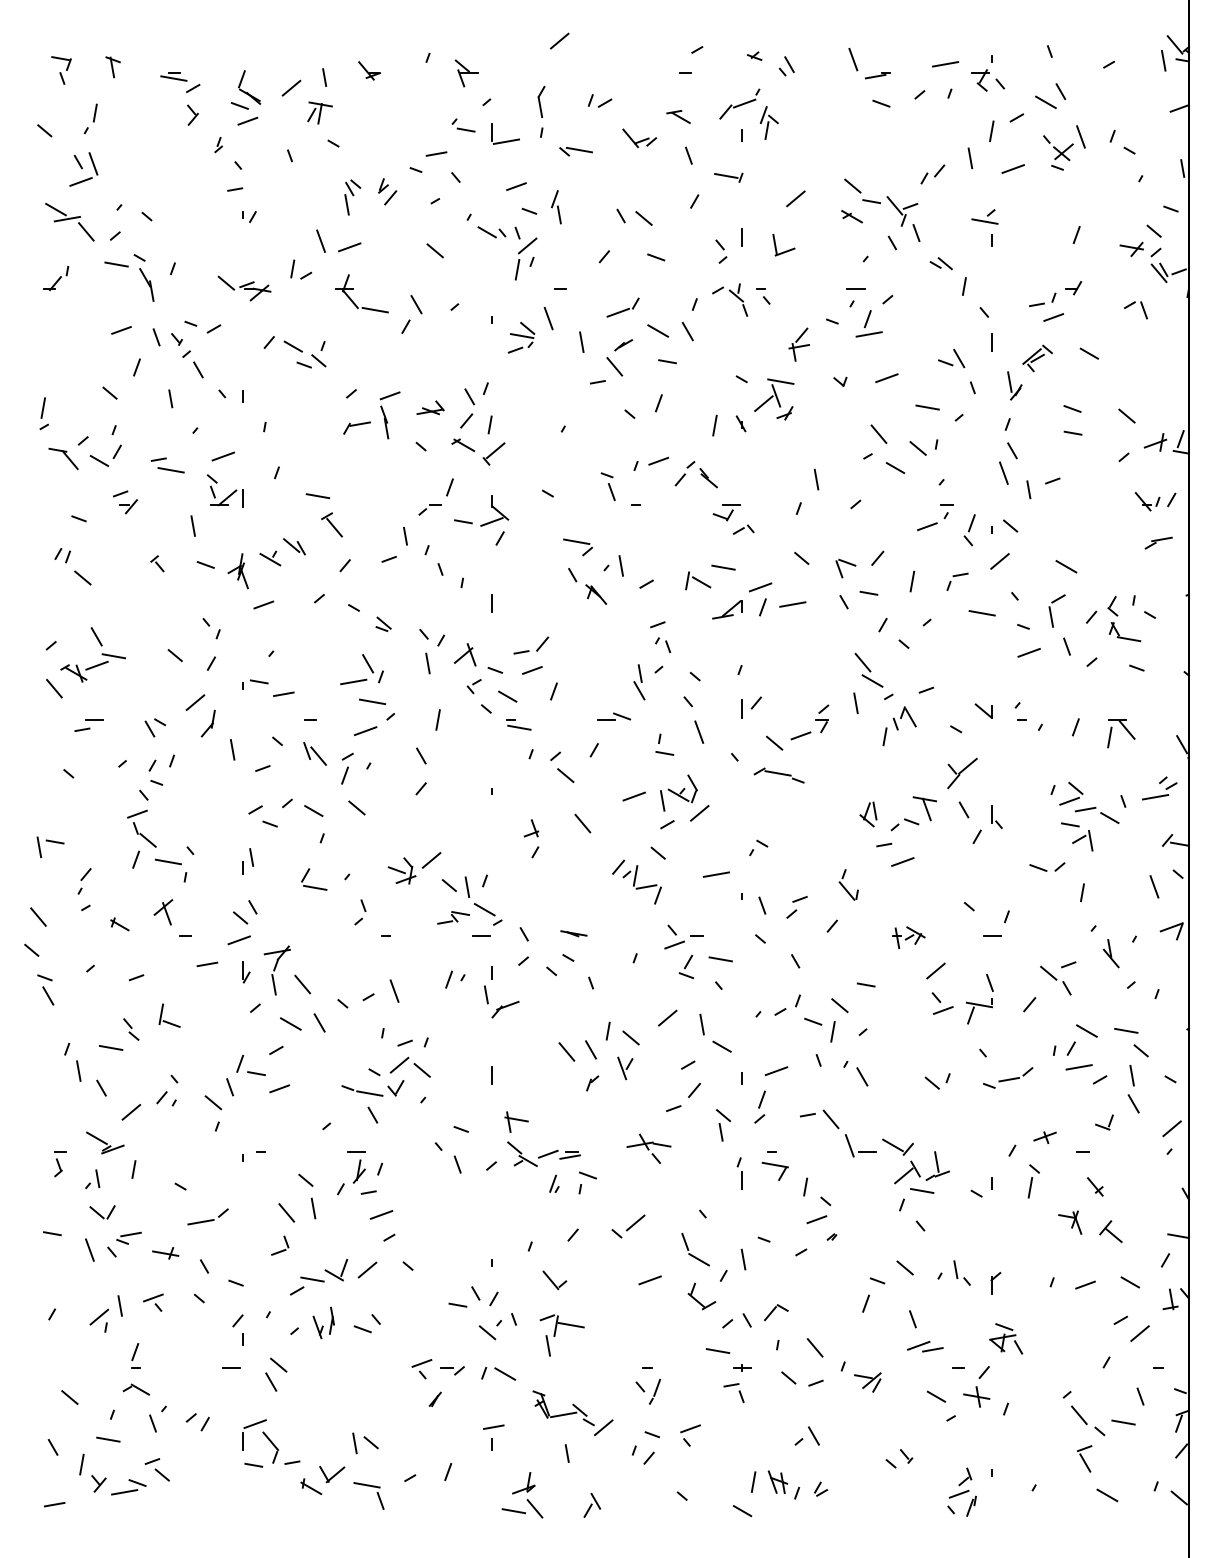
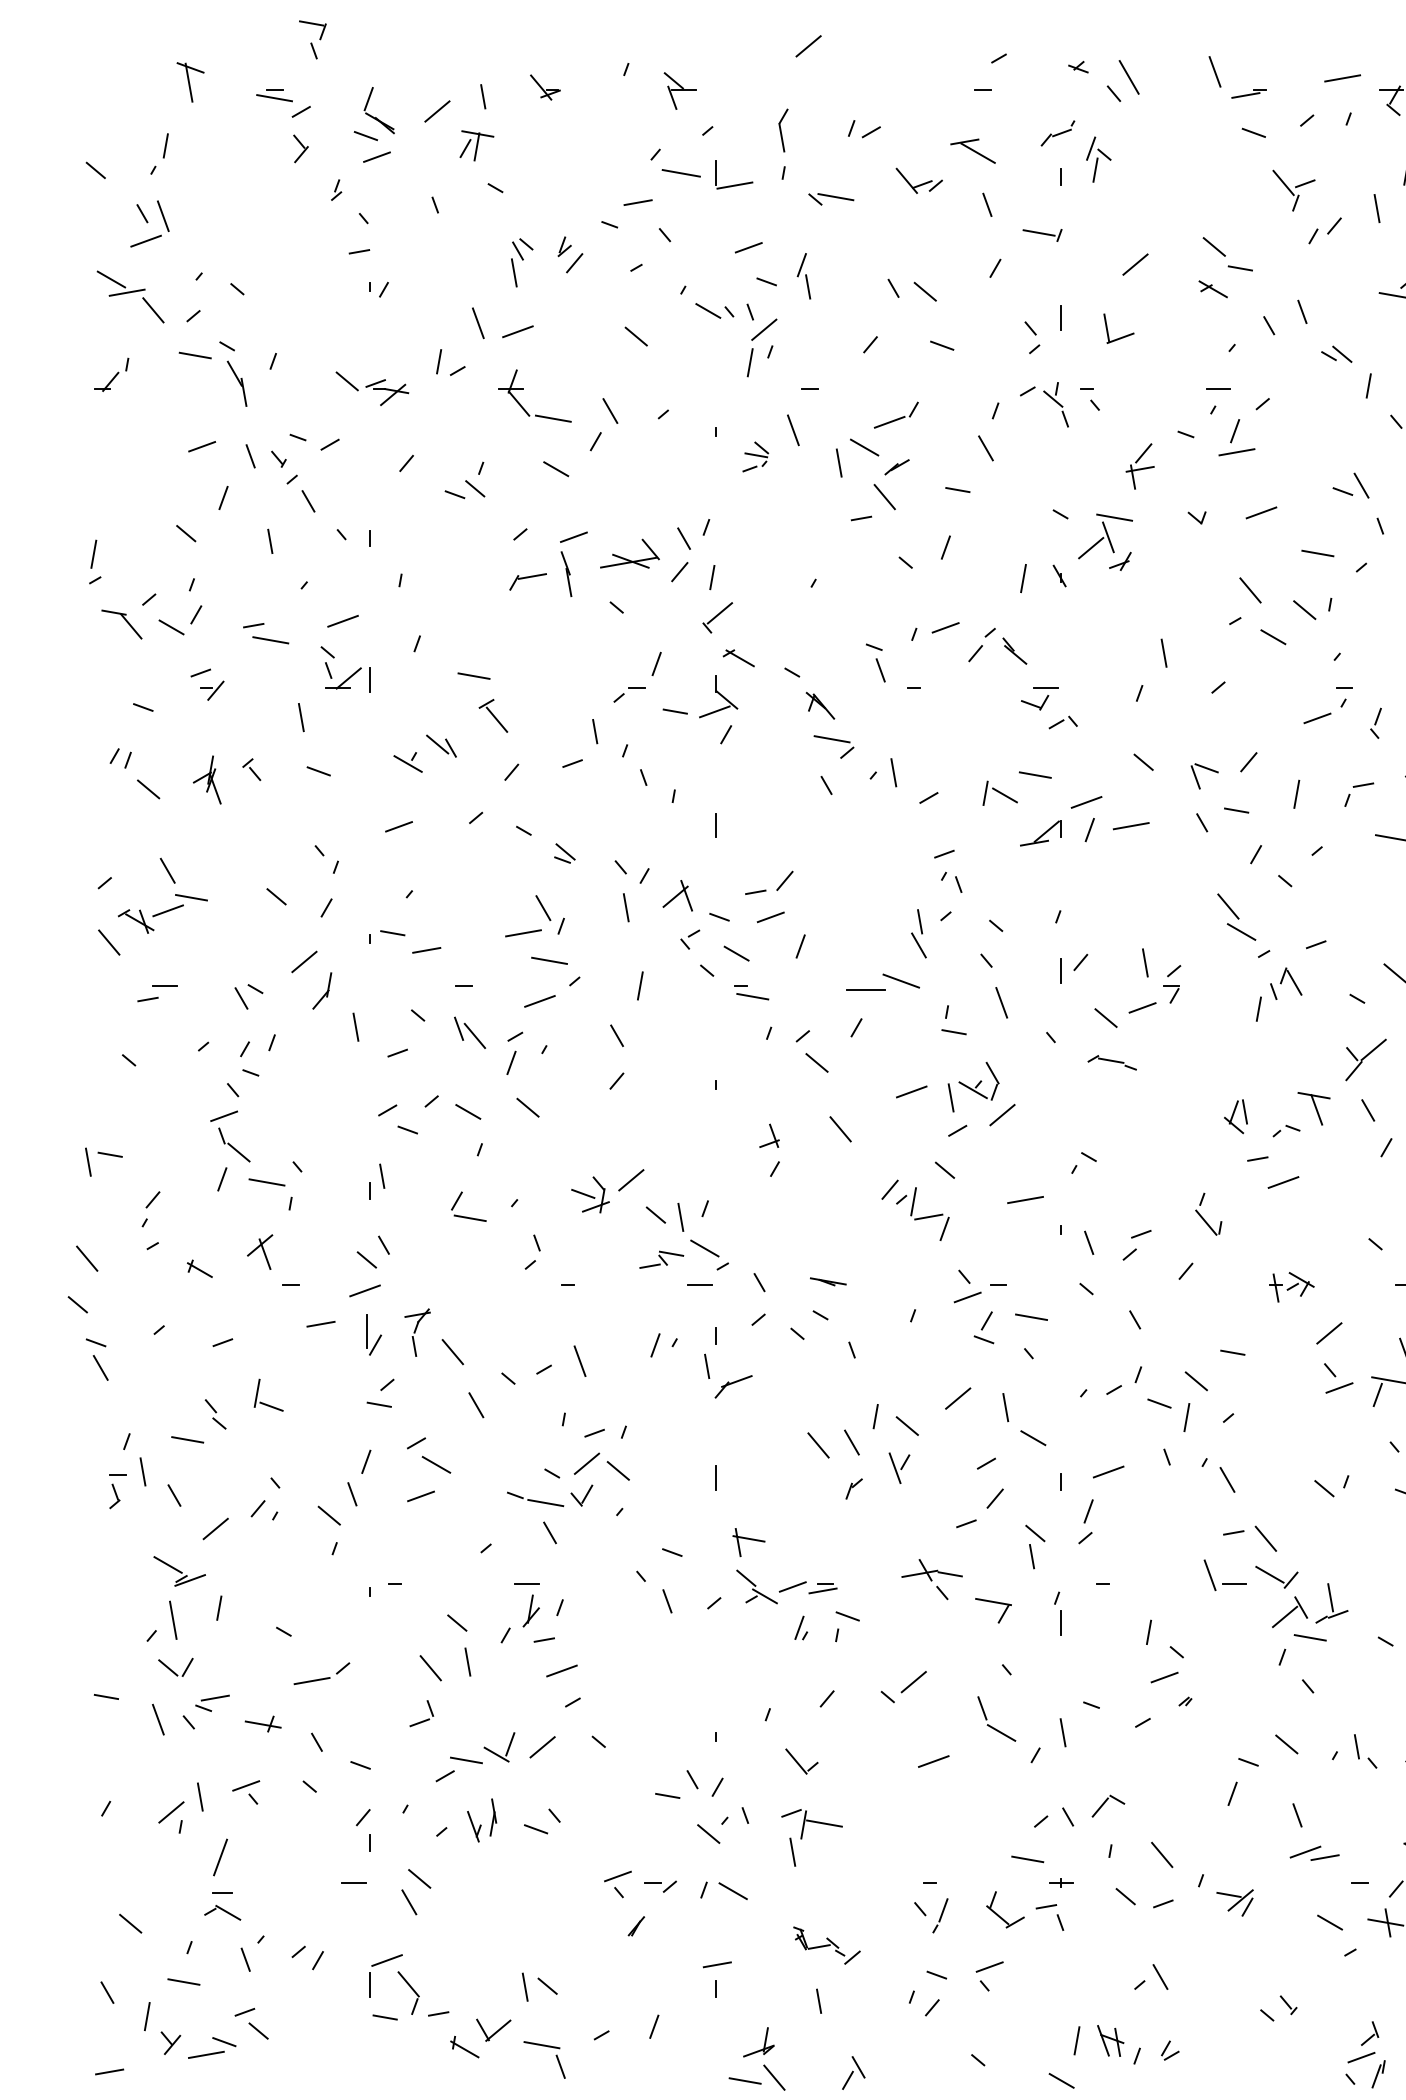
part: (786, 66) -> (1122, 81), size x1.6
part: (112, 67) -> (189, 82), size x1.4
part: (61, 70) -> (312, 39), moved
part: (739, 103) -> (1057, 132), size x0.6
part: (678, 116) -> (973, 150), size x1.4
part: (463, 125) -> (675, 163), size x1.6
part: (902, 211) -> (1294, 190), moved
line: (658, 330) -> (865, 446), moved
part: (521, 337) -> (755, 456), size x0.7
line: (292, 346) -> (555, 468), moved
part: (430, 407) -> (629, 553), size x1.6
part: (463, 444) -> (739, 657), moved
part: (969, 530) -> (1375, 723), size x0.7
part: (237, 571) -> (206, 780), moved
part: (596, 594) -> (820, 705), moved
line: (855, 703) -> (1144, 963), moved
part: (614, 716) -> (884, 981), size x1.6
part: (778, 775) -> (1111, 1062), size x0.7
part: (904, 824) -> (1285, 1130), size x0.7
part: (276, 970) -> (416, 1332), size x0.7
part: (246, 972) -> (375, 1335), size x1.4
line: (290, 1023) -> (435, 1464), moved
line: (256, 1073) -> (379, 1404), moved
part: (815, 1114) -> (1244, 1531), moved
part: (60, 1164) -> (117, 1491), moved
part: (774, 1170) -> (992, 1609), moved
part: (92, 1179) -> (161, 1621), size x1.6
part: (701, 1296) -> (1004, 1909), moved
part: (135, 1355) -> (221, 1865), size x1.6
part: (572, 1413) -> (826, 1945), size x0.6

